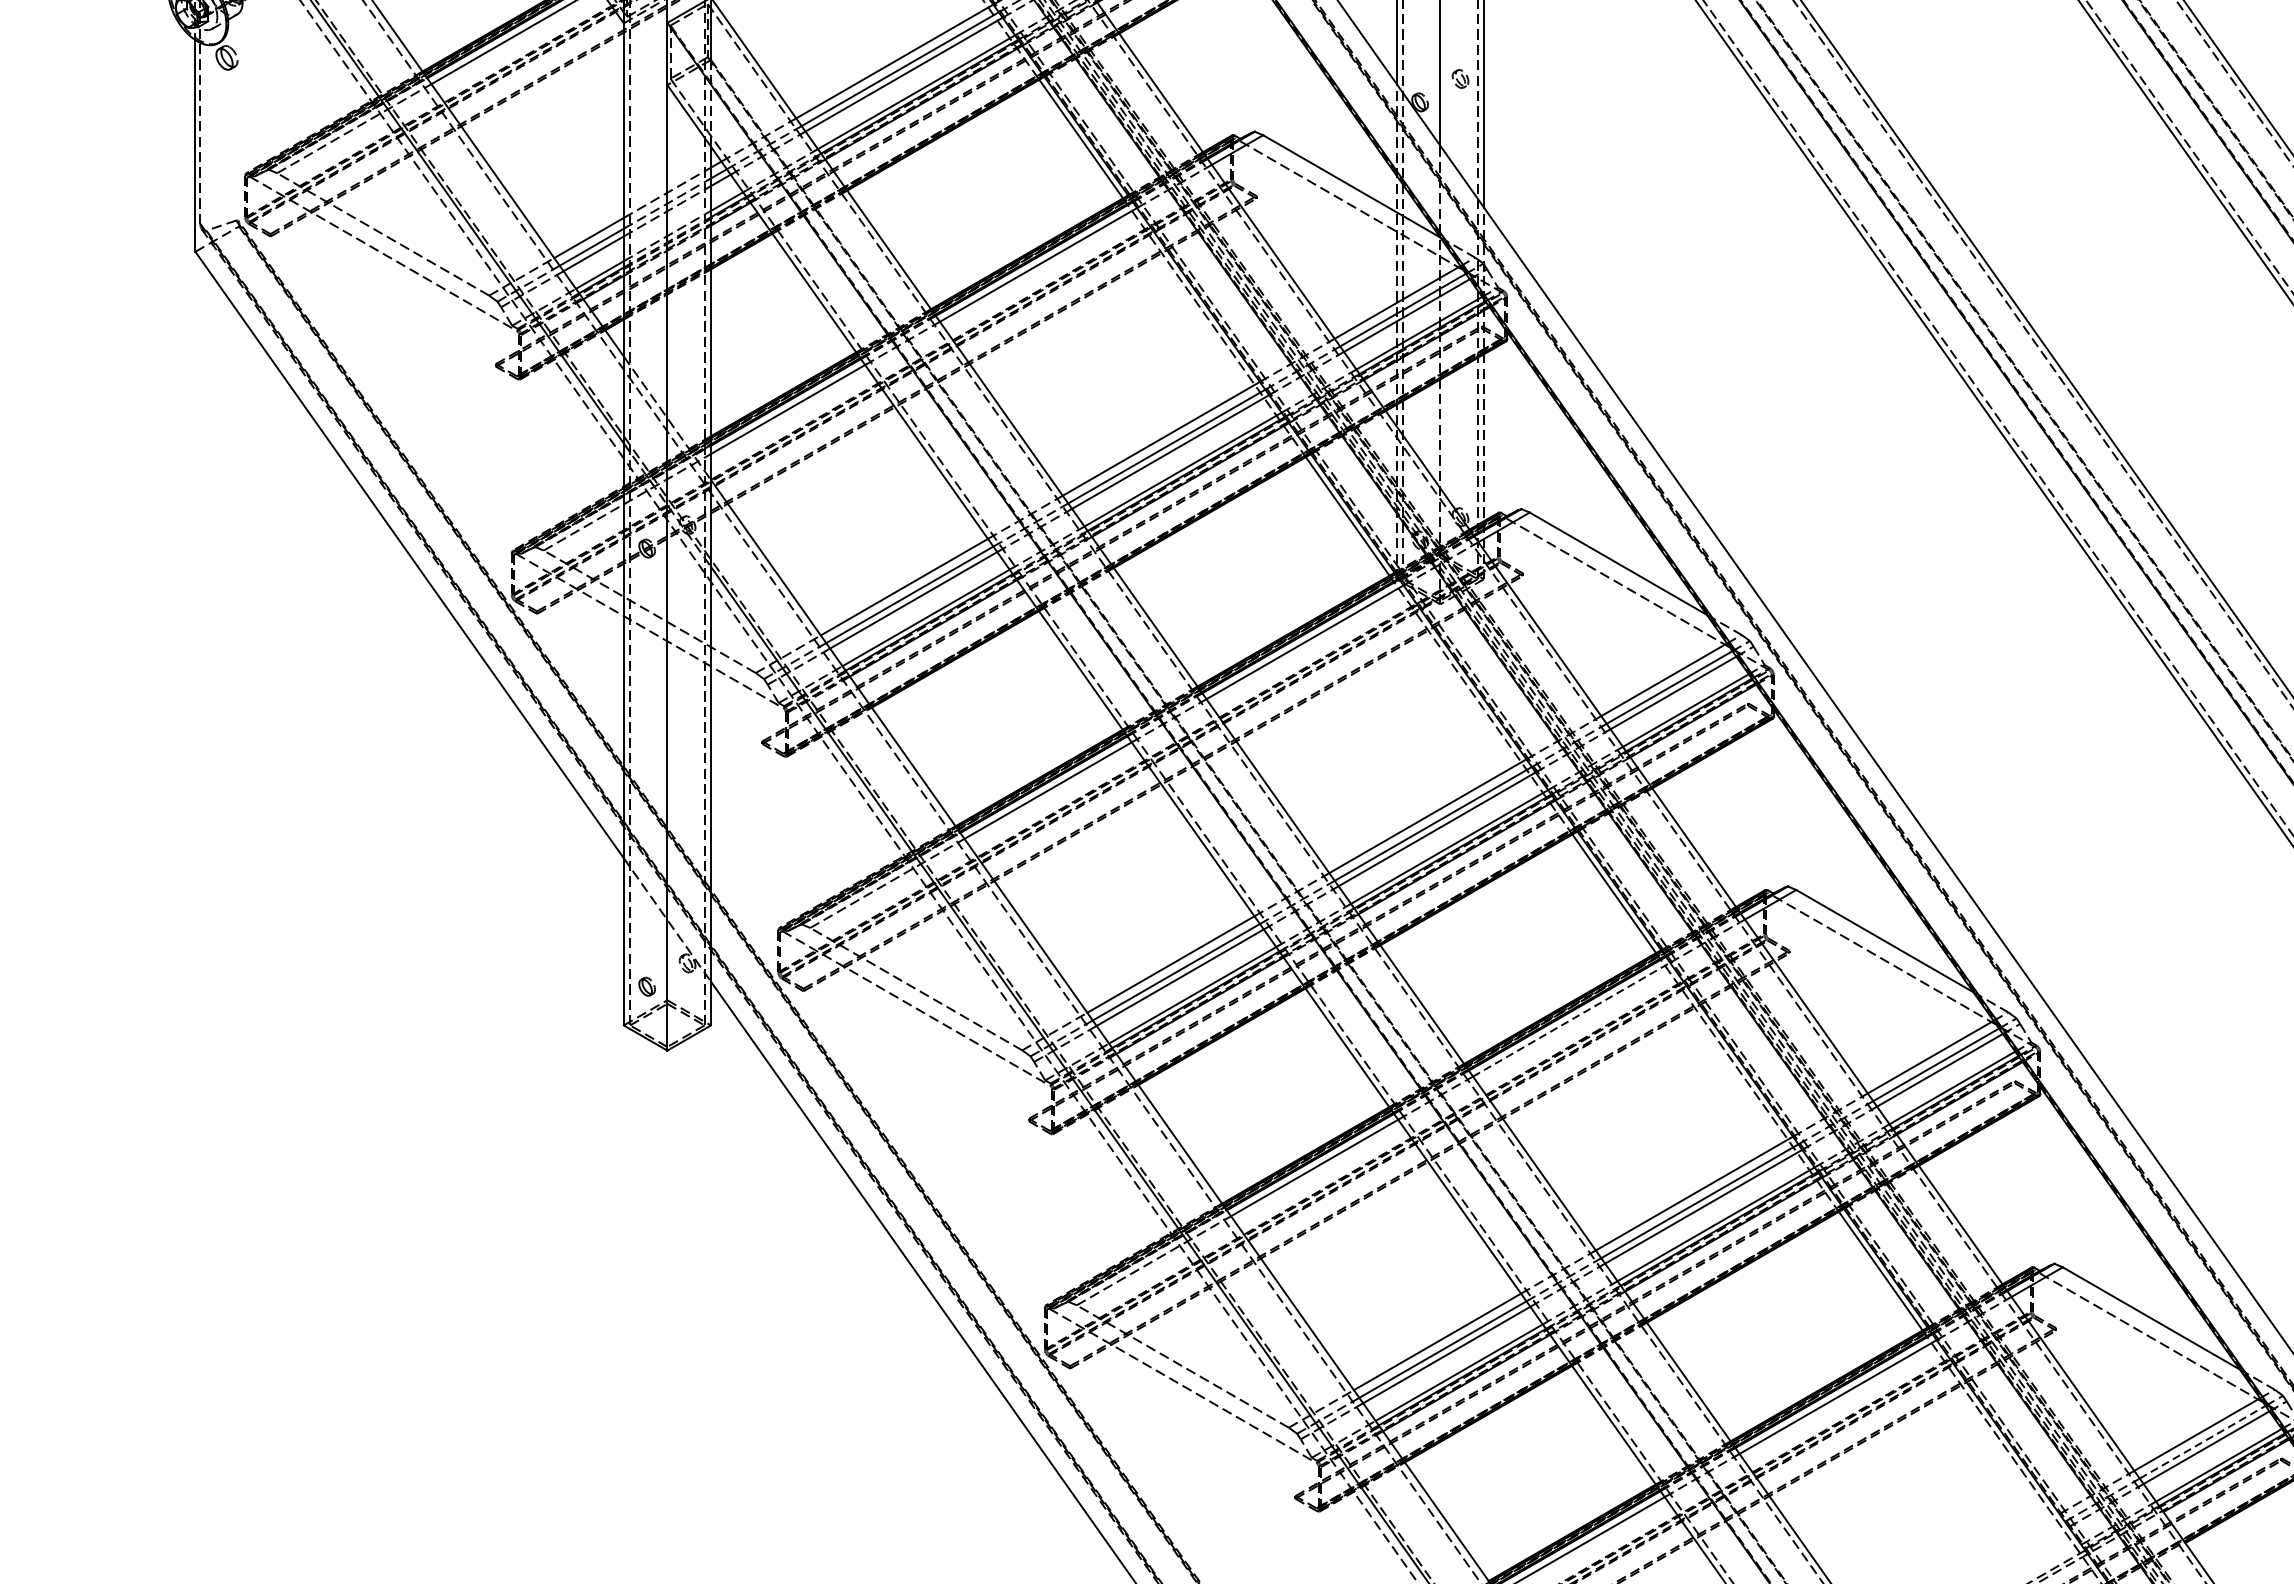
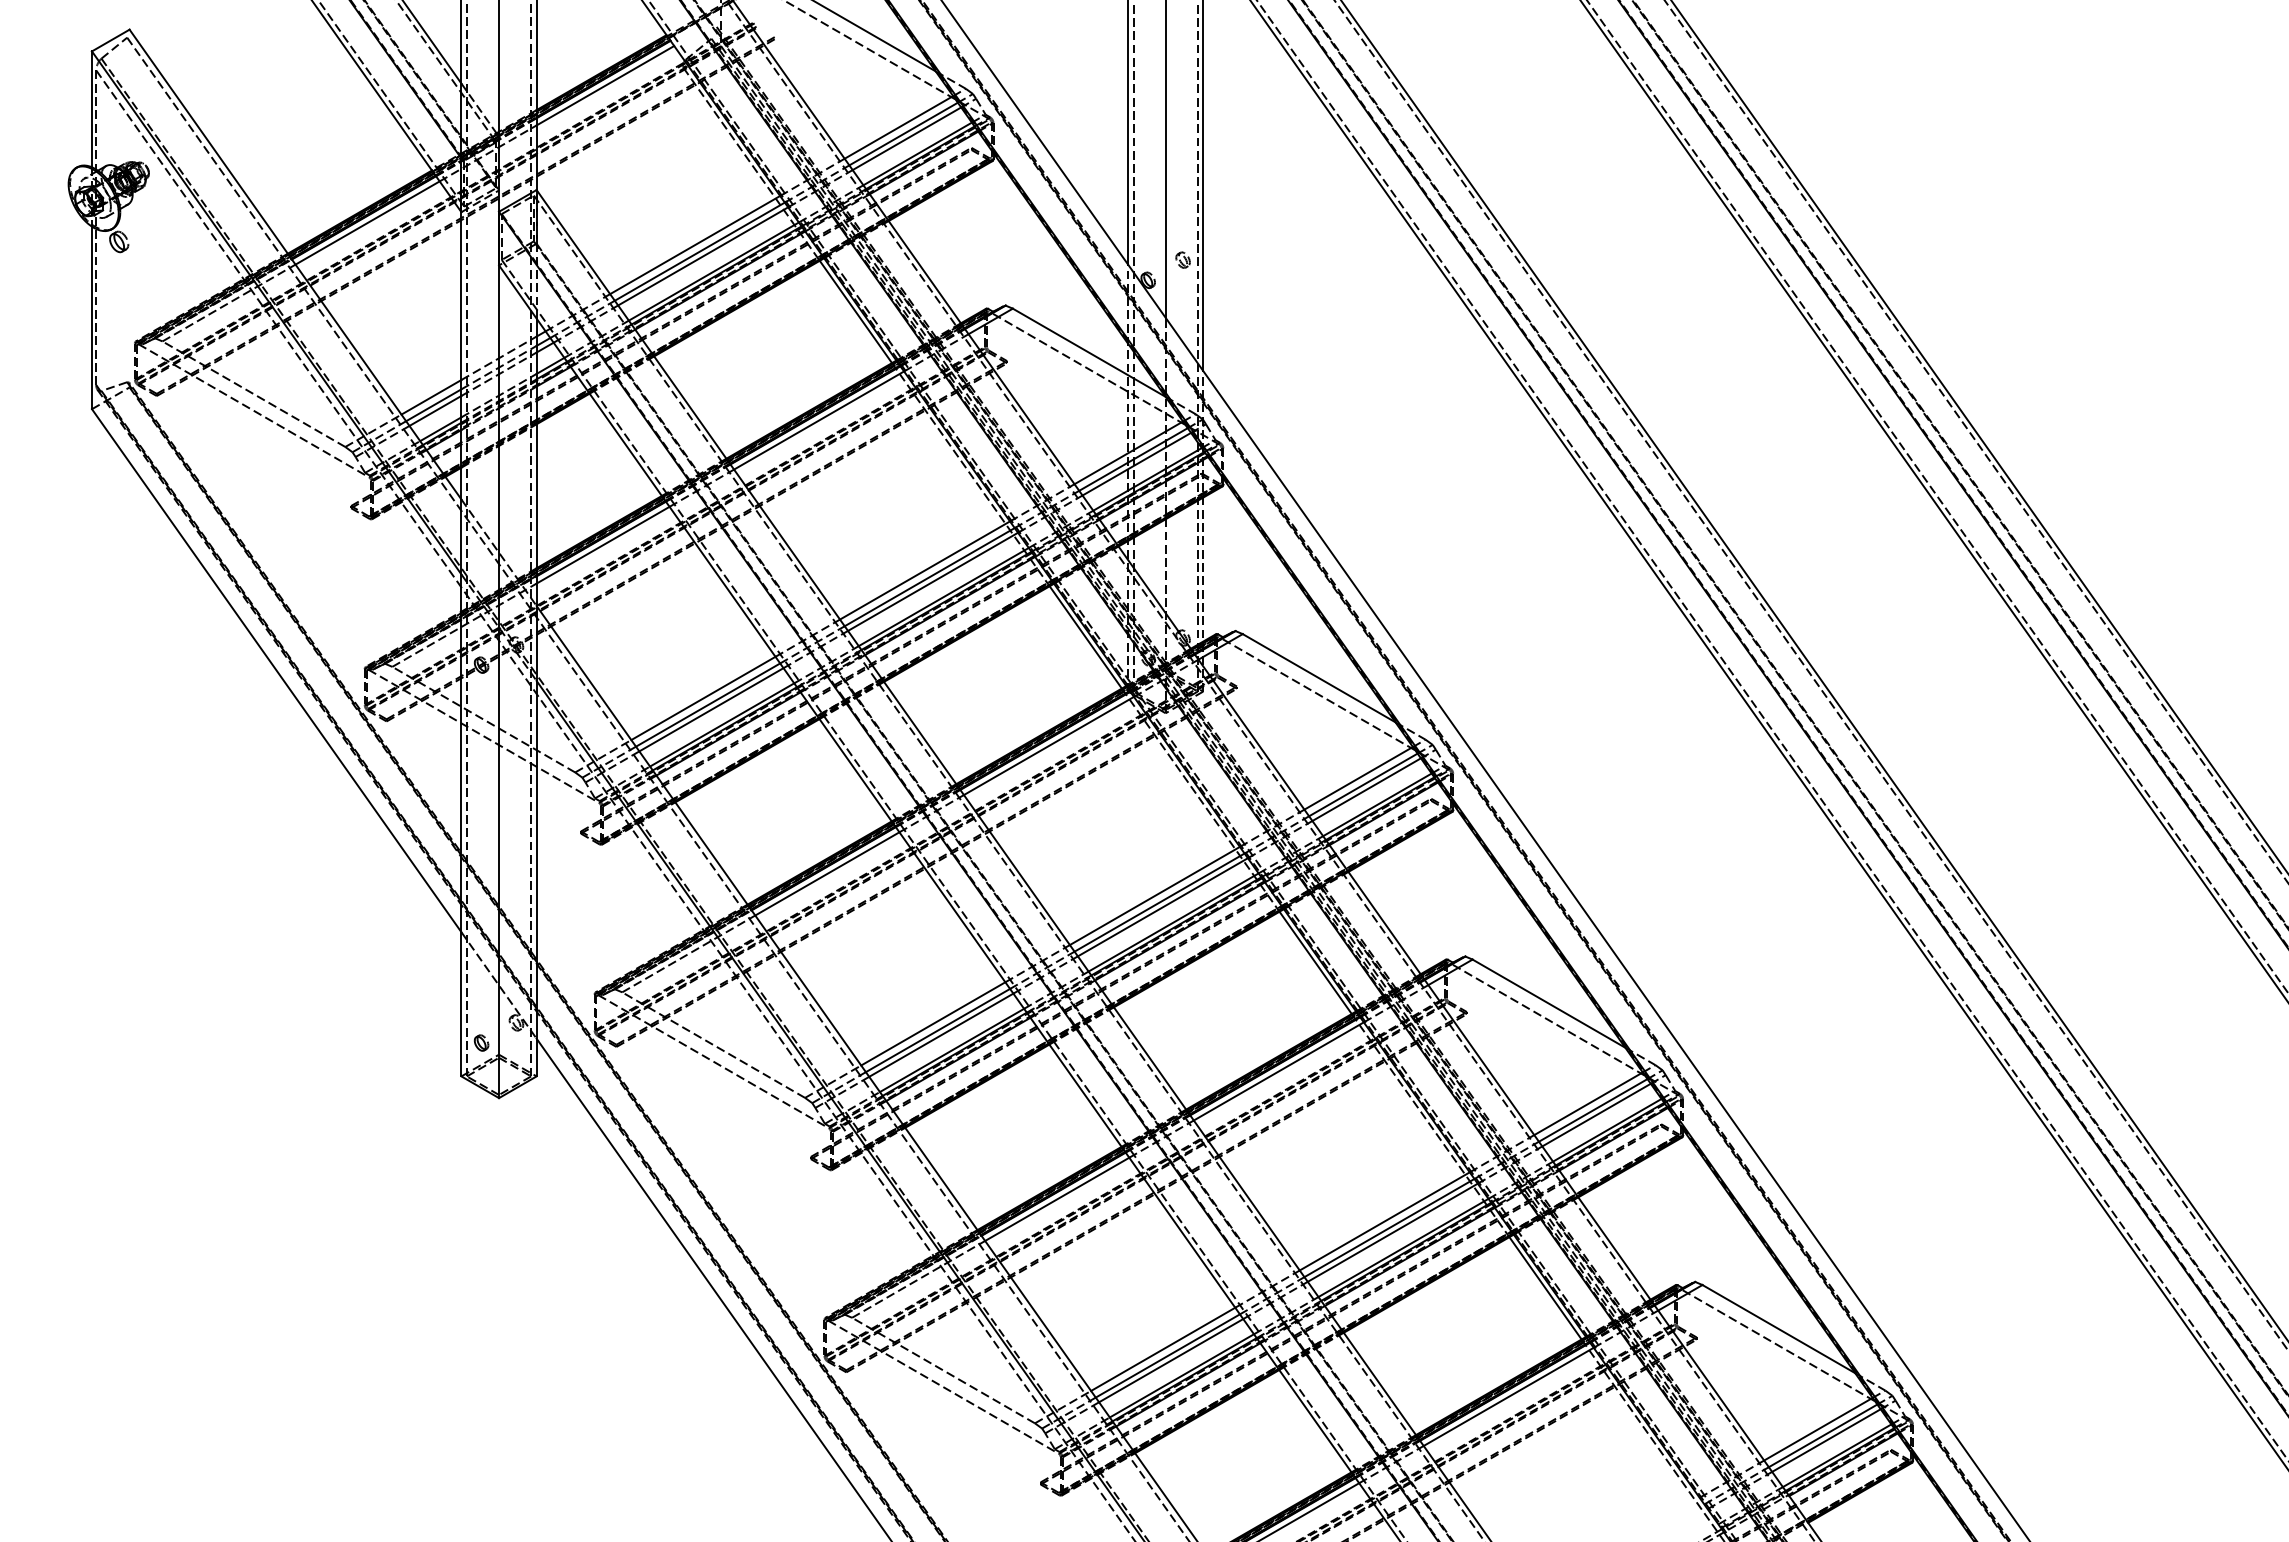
line: (1572, 1019) -> (1279, 1071), dashed -> solid
line: (2203, 1441) -> (1823, 1435), dashed -> solid

